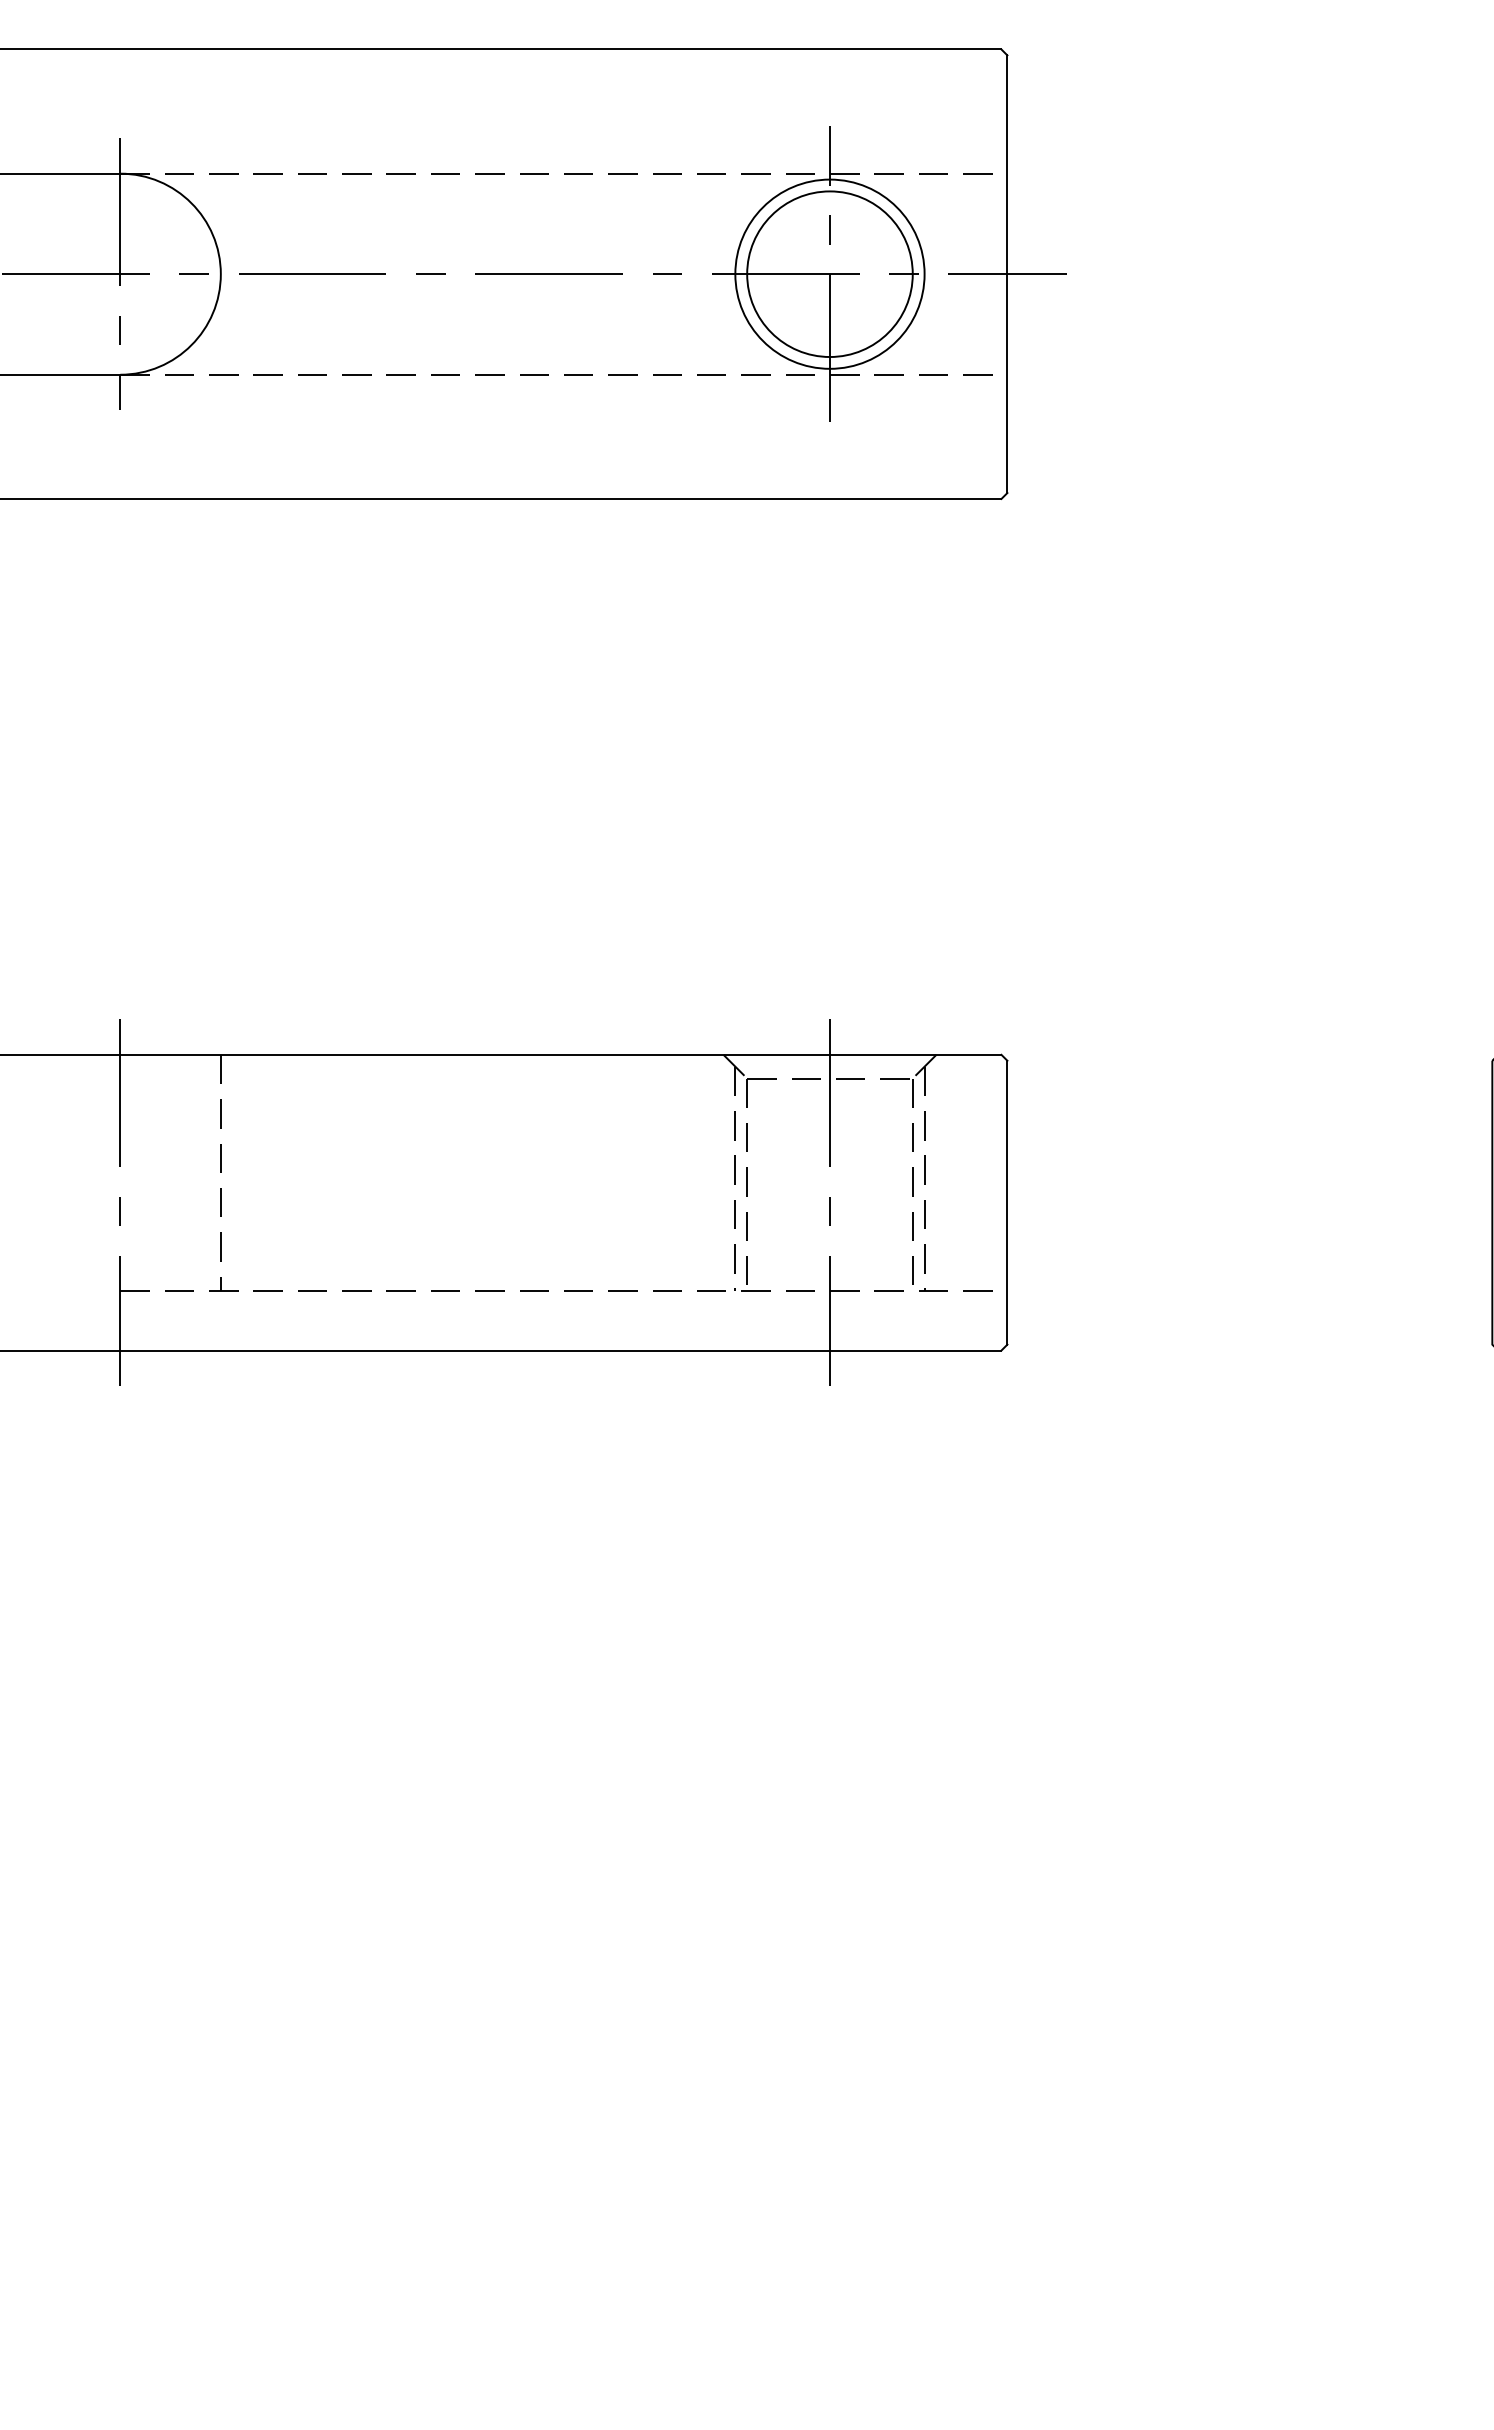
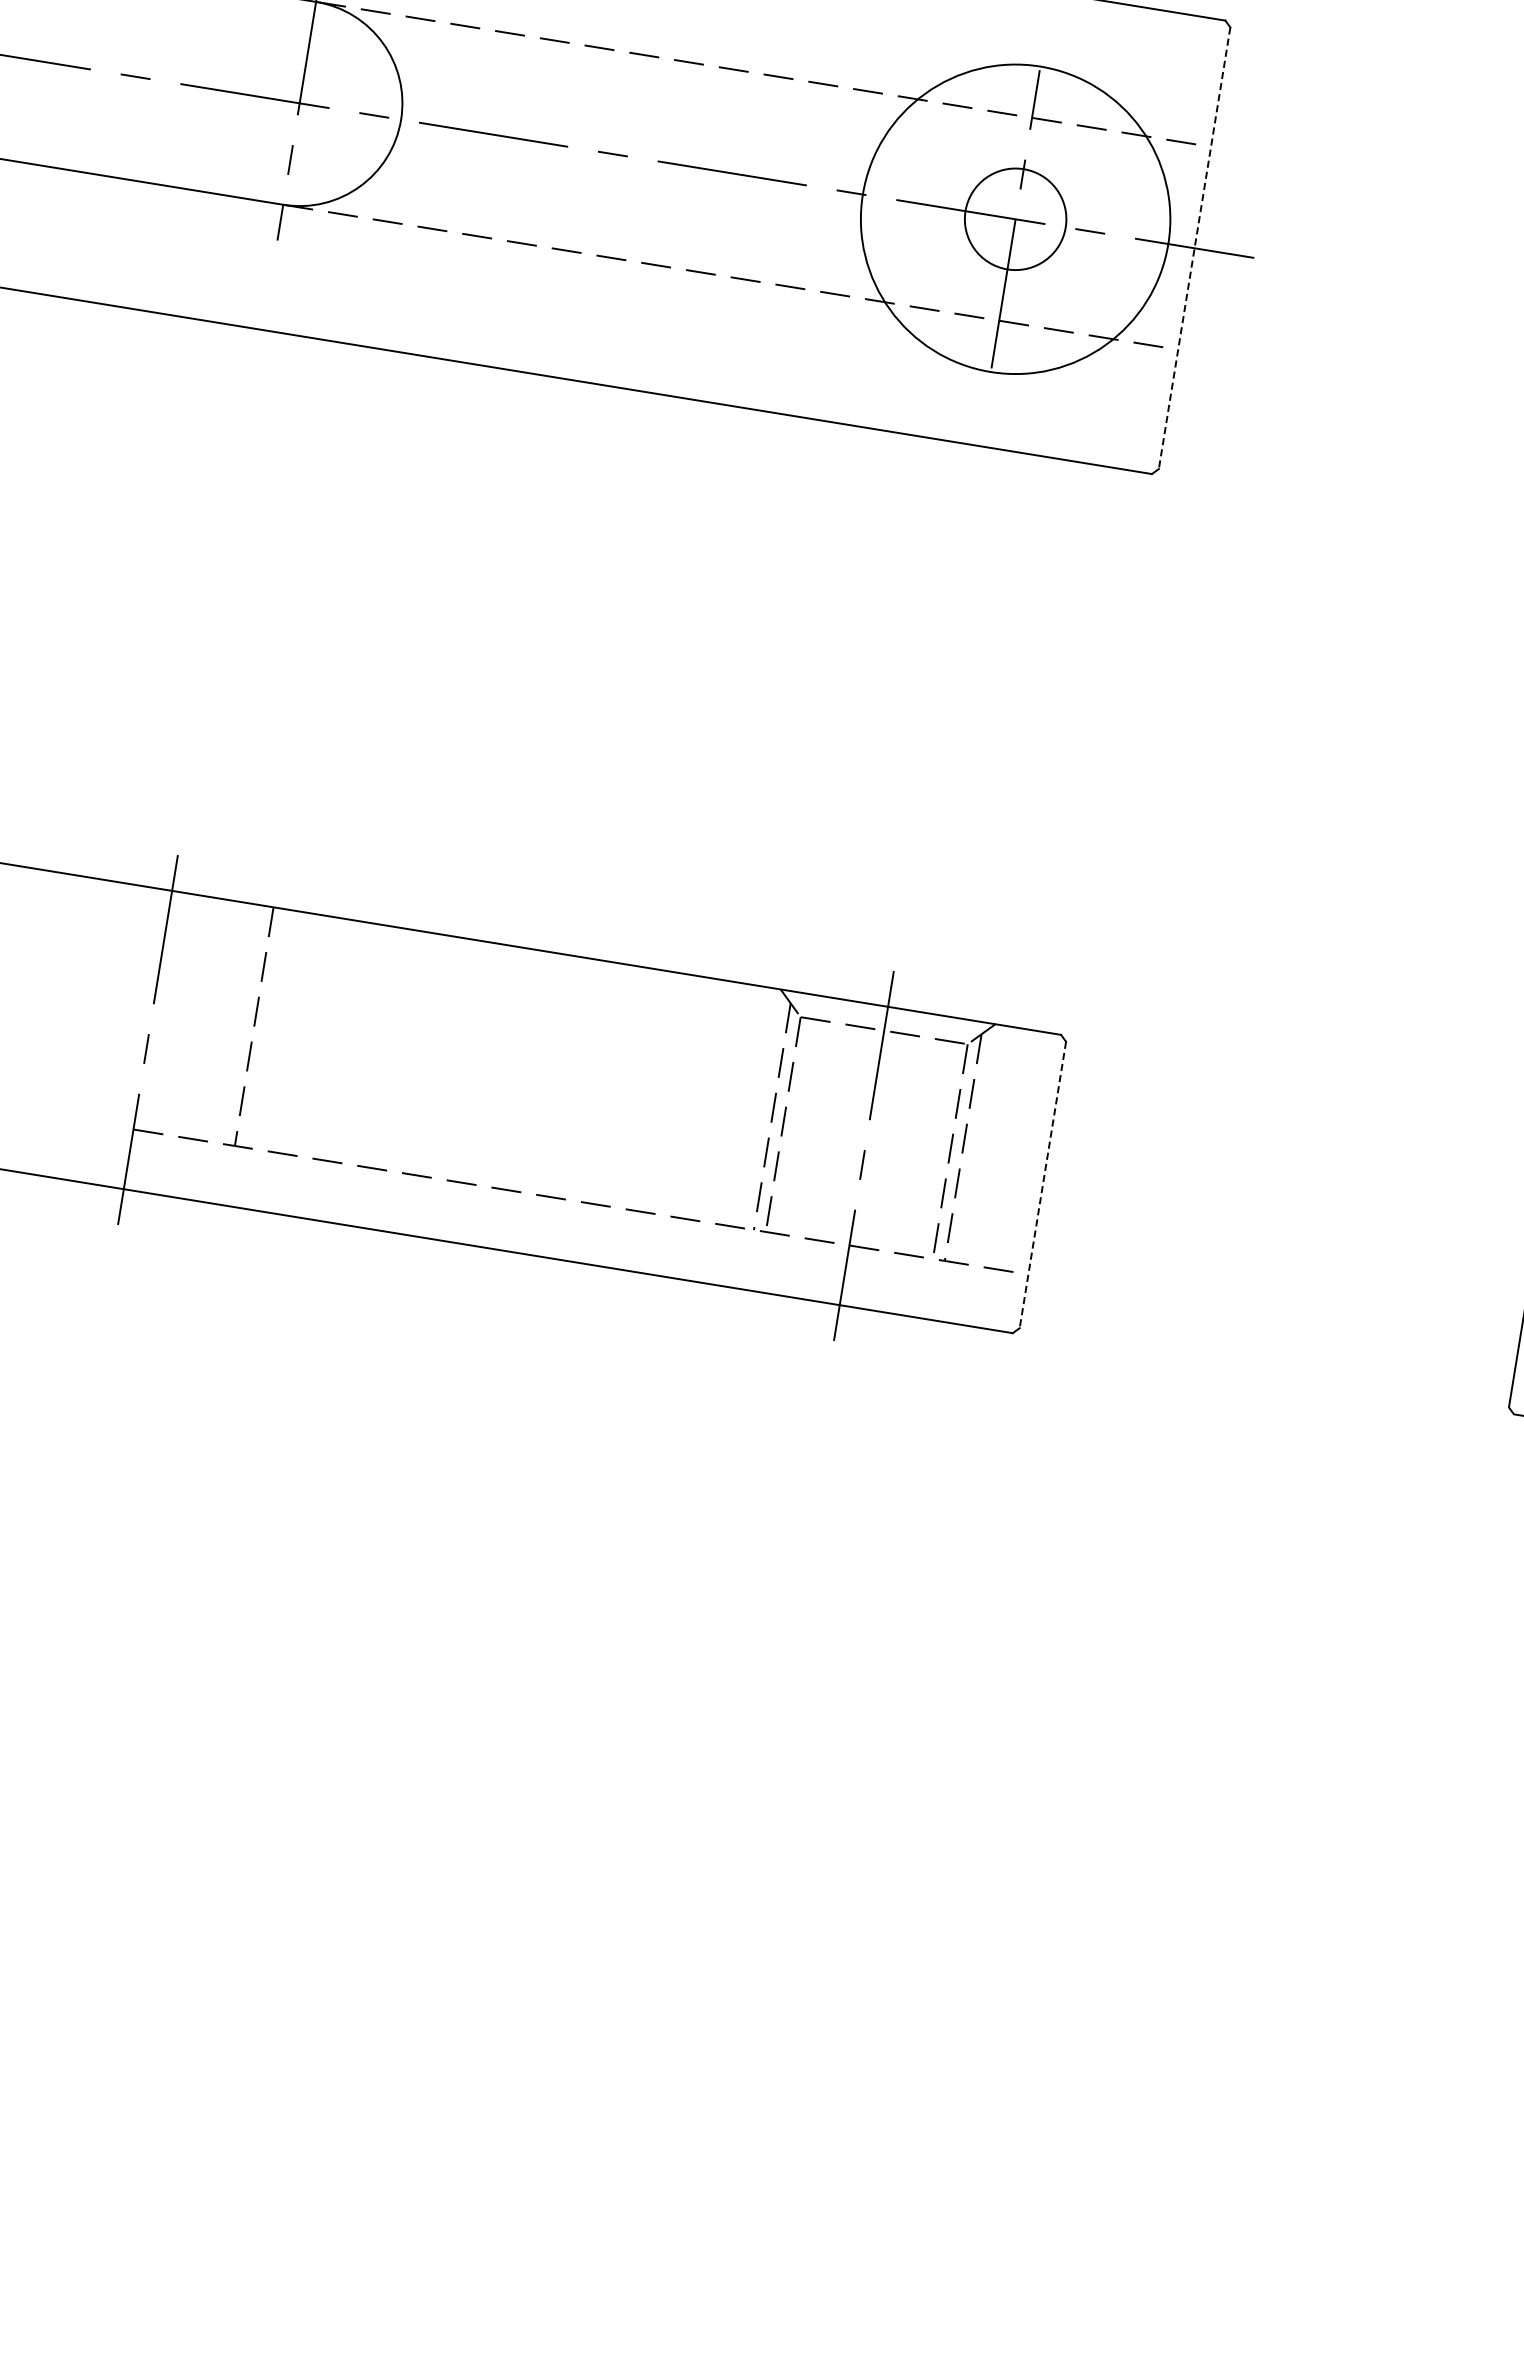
circle: (829, 273) -> (1015, 218), size x1.6
circle: (829, 274) -> (1015, 219), size x0.6
line: (1007, 274) -> (1194, 248), solid -> dashed
line: (1007, 1202) -> (1043, 1184), solid -> dashed

